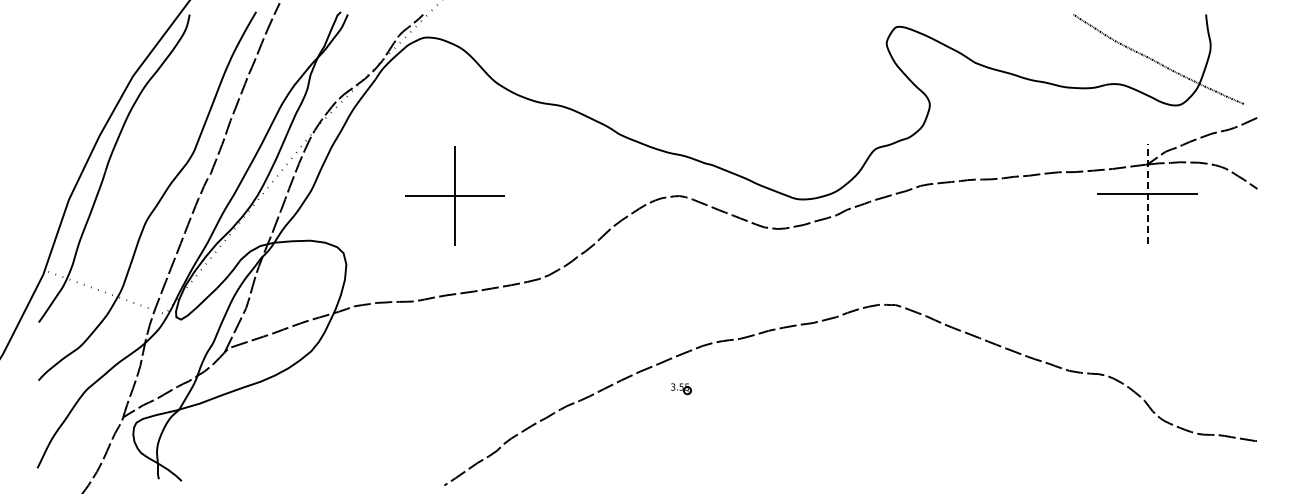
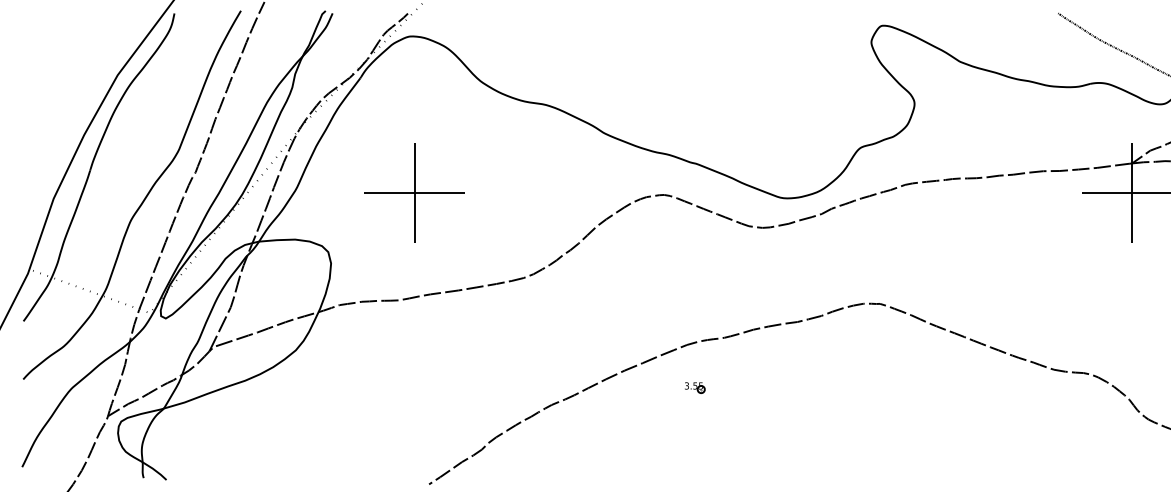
line: (1147, 194) -> (1132, 193), dashed -> solid
part: (454, 195) -> (414, 192), moved
part: (681, 389) -> (695, 388), moved

